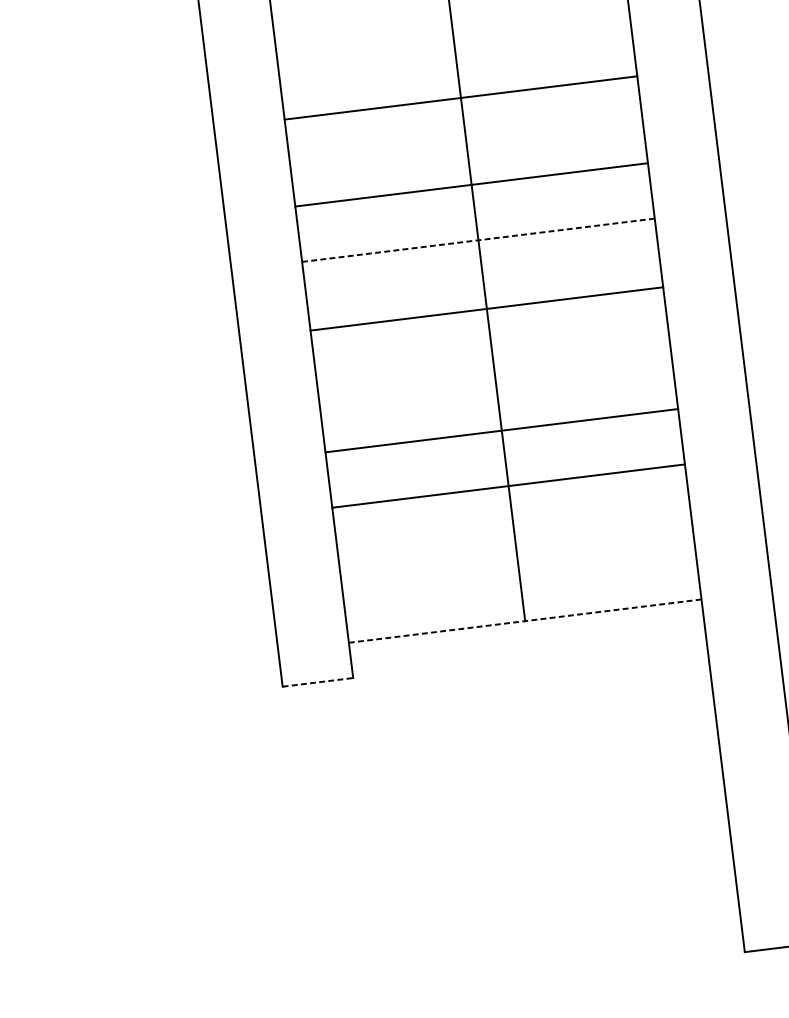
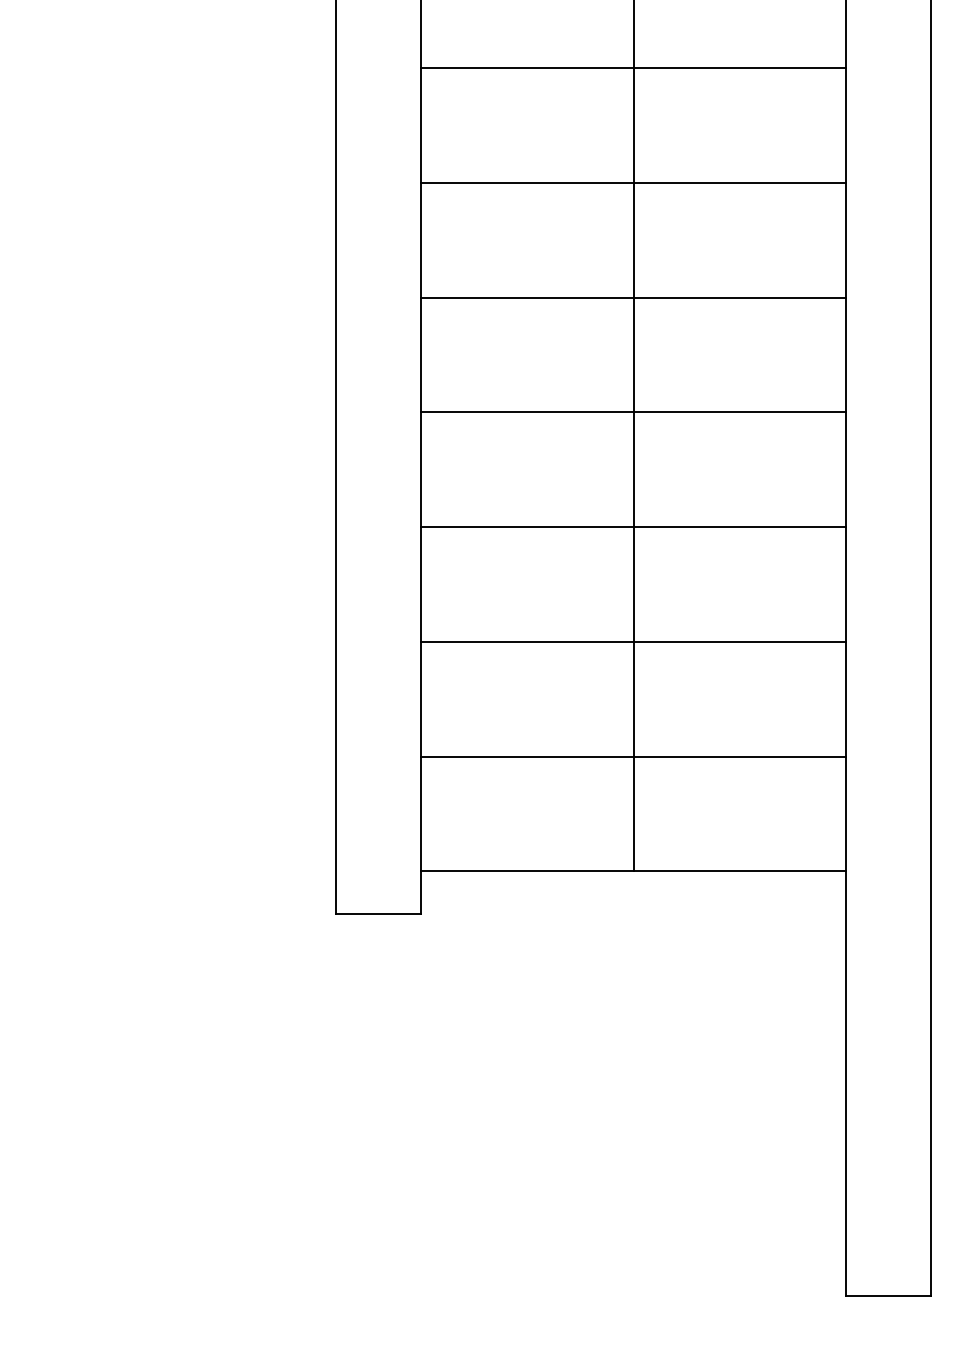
line: (460, 97) -> (633, 182), moved
line: (471, 184) -> (633, 297), moved
line: (479, 240) -> (634, 412), dashed -> solid
line: (486, 309) -> (633, 527), moved
line: (508, 485) -> (633, 756), moved
line: (525, 621) -> (634, 871), dashed -> solid
line: (318, 681) -> (379, 913), dashed -> solid

